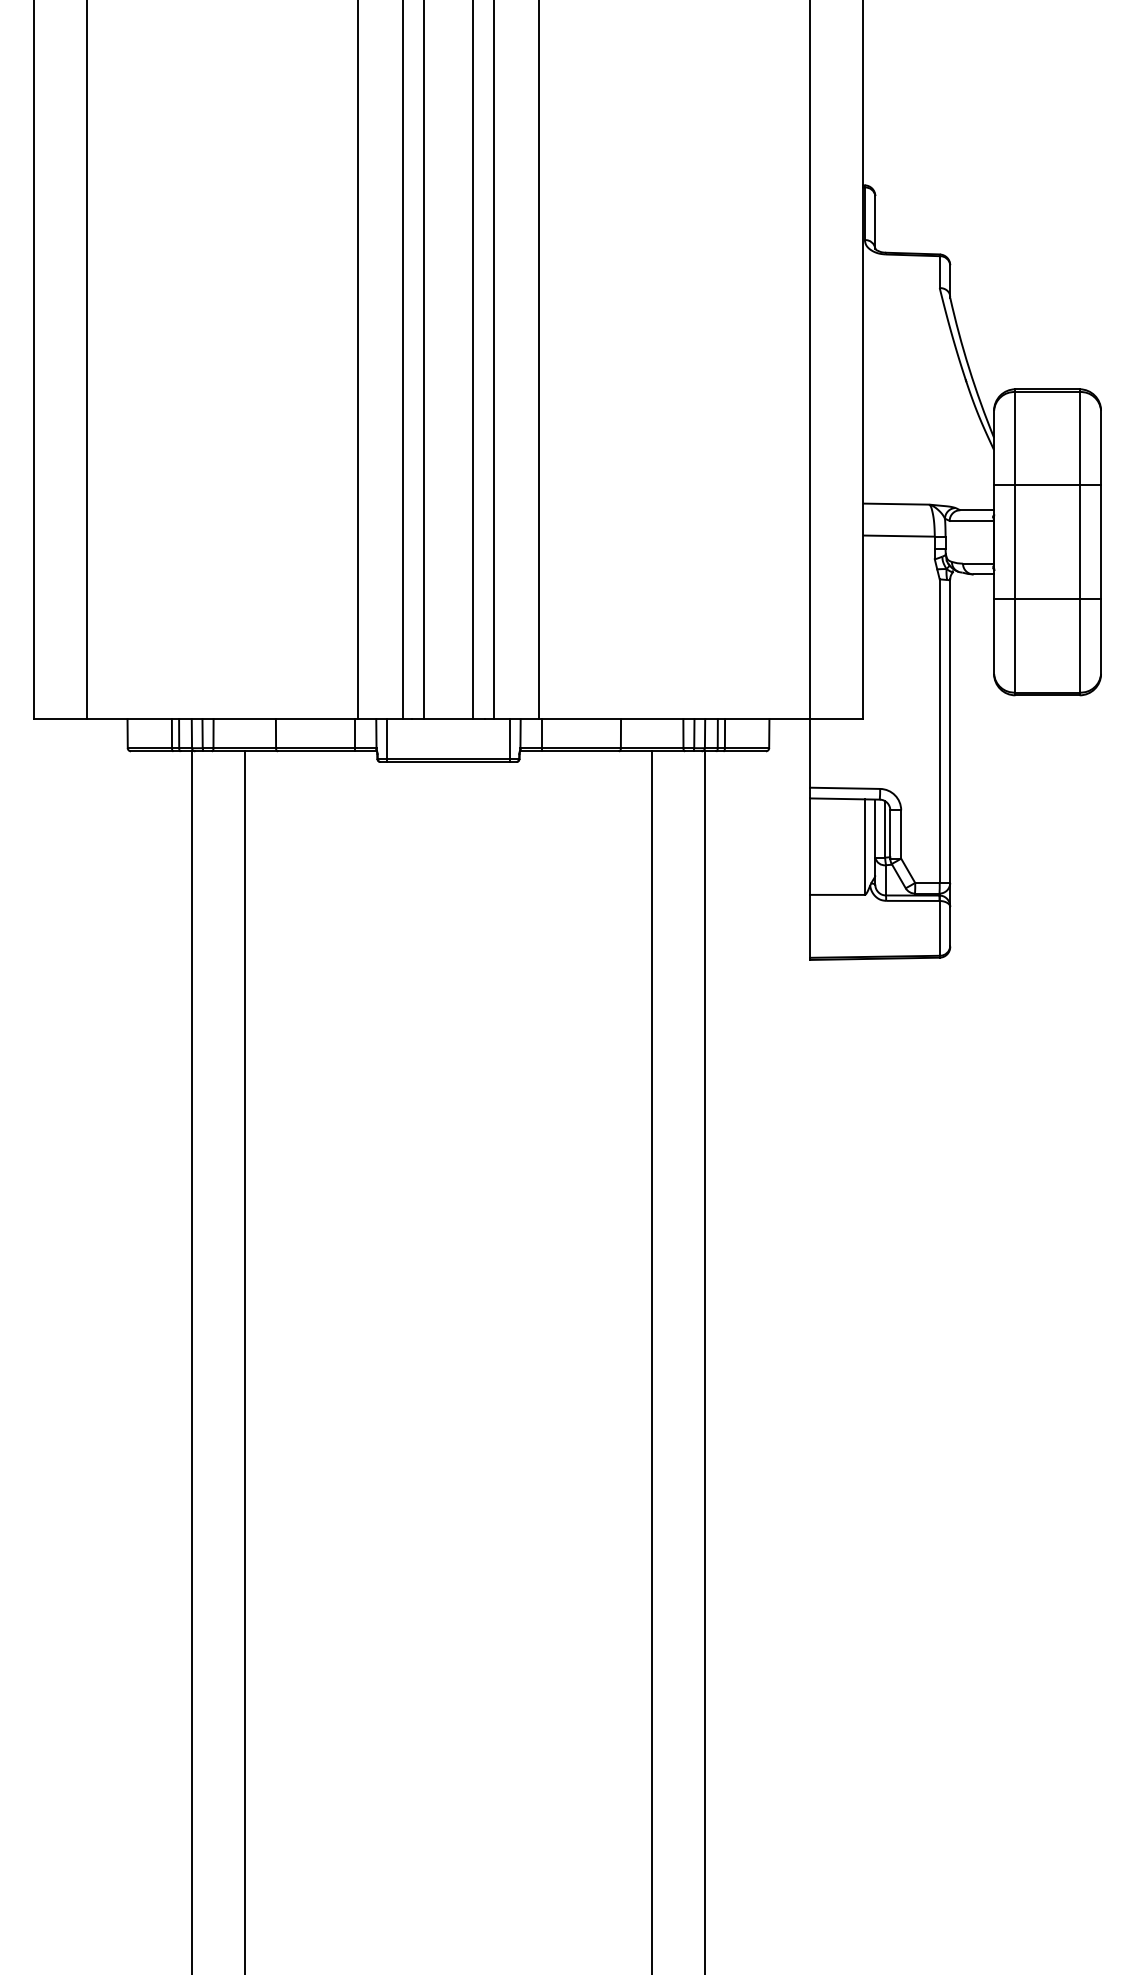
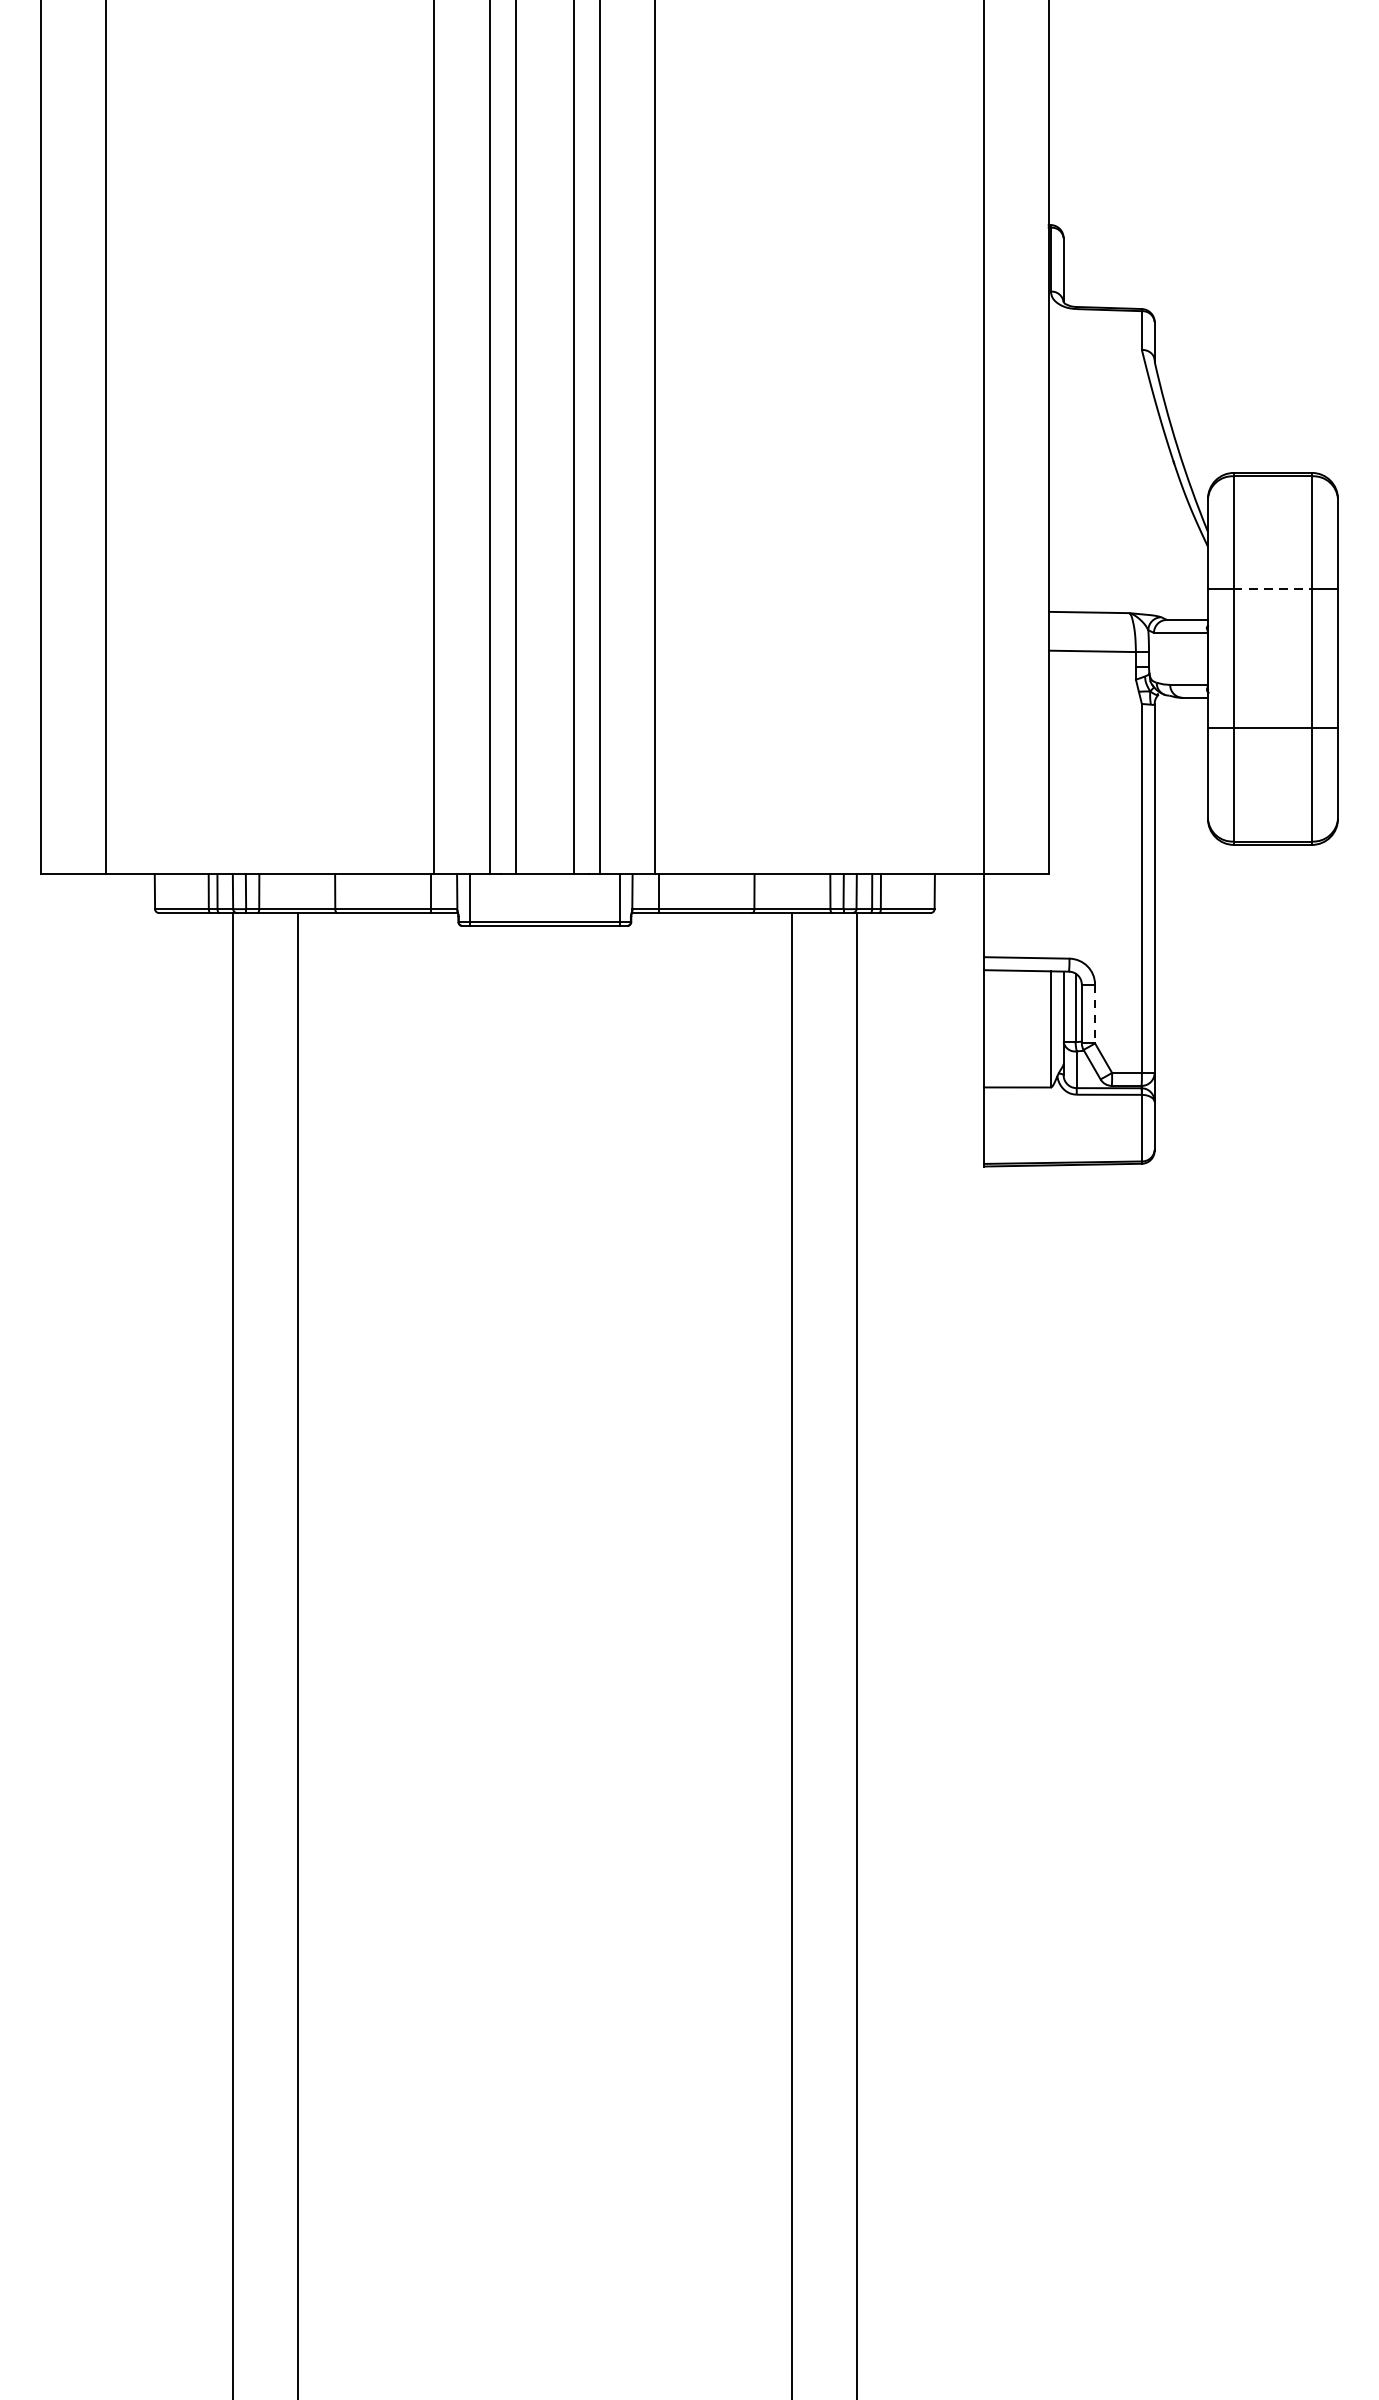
line: (1048, 485) -> (1274, 589), solid -> dashed
line: (901, 835) -> (1095, 1015), solid -> dashed

